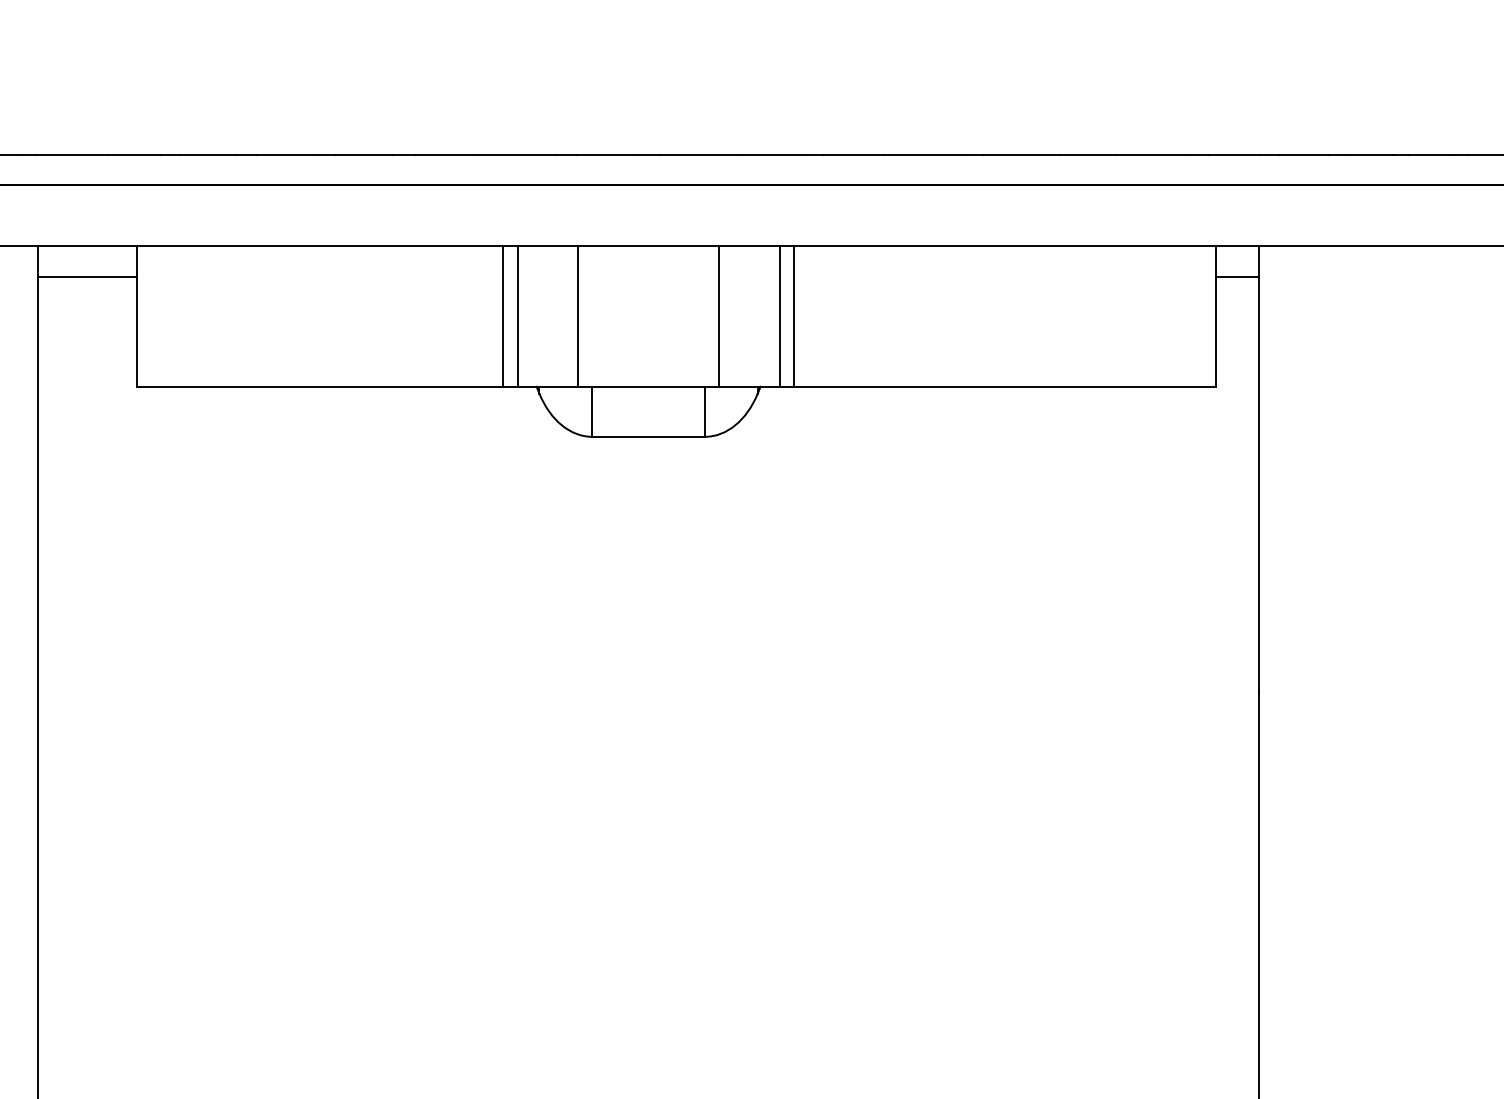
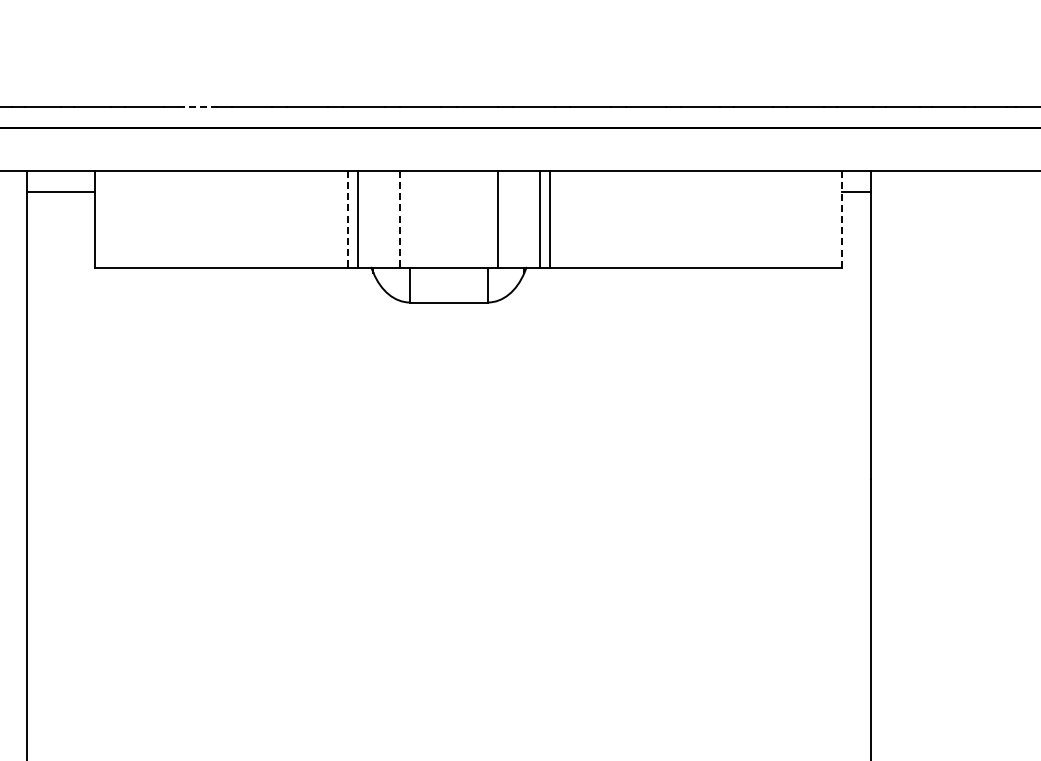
line: (285, 155) -> (197, 107), solid -> dashed
line: (502, 316) -> (347, 219), solid -> dashed
line: (577, 316) -> (399, 219), solid -> dashed
line: (1215, 316) -> (841, 219), solid -> dashed

